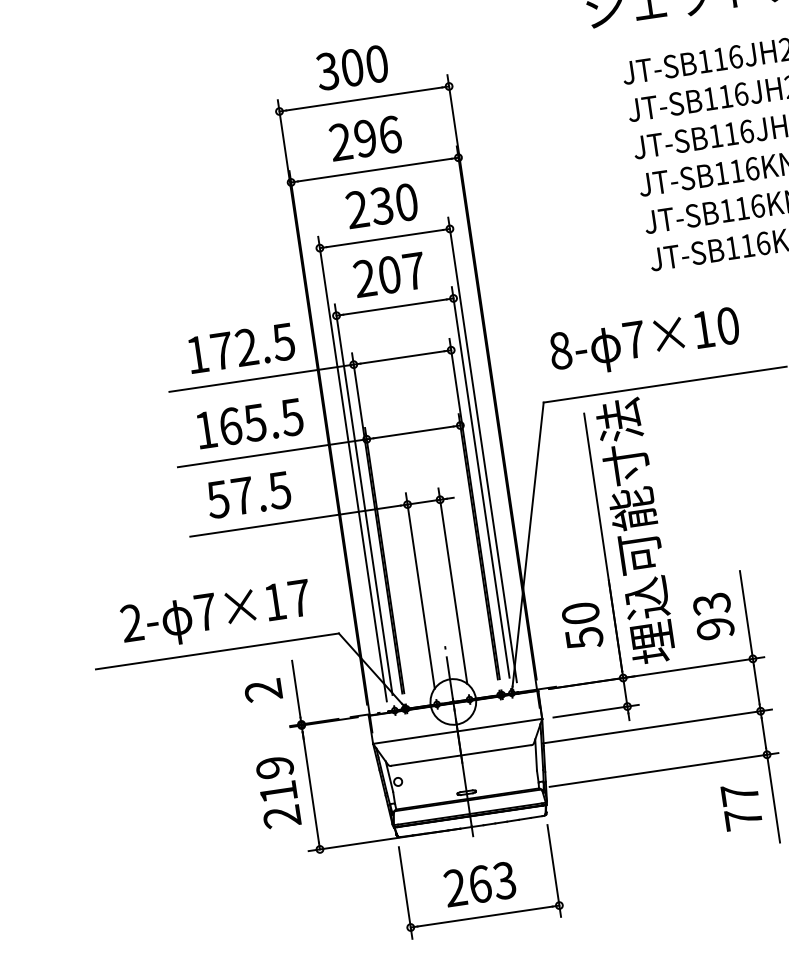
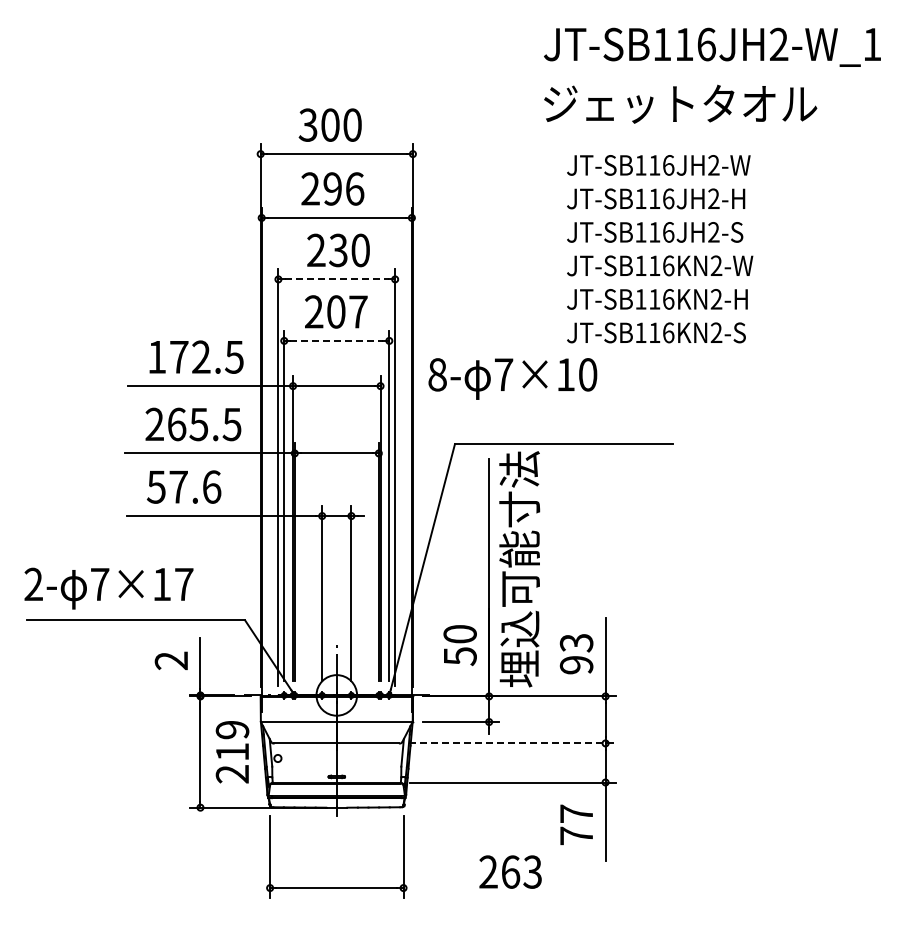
line: (385, 238) -> (337, 279), solid -> dashed
line: (395, 306) -> (337, 340), solid -> dashed
text: (644, 342) -> (512, 378), moved
text: (205, 429) -> (154, 423), 165.5 -> 265.5
text: (279, 489) -> (211, 486), 57.5 -> 57.6
text: (215, 615) -> (108, 588), moved
line: (658, 726) -> (513, 743), solid -> dashed
text: (278, 792) -> (232, 752), moved
text: (479, 883) -> (510, 871), moved

